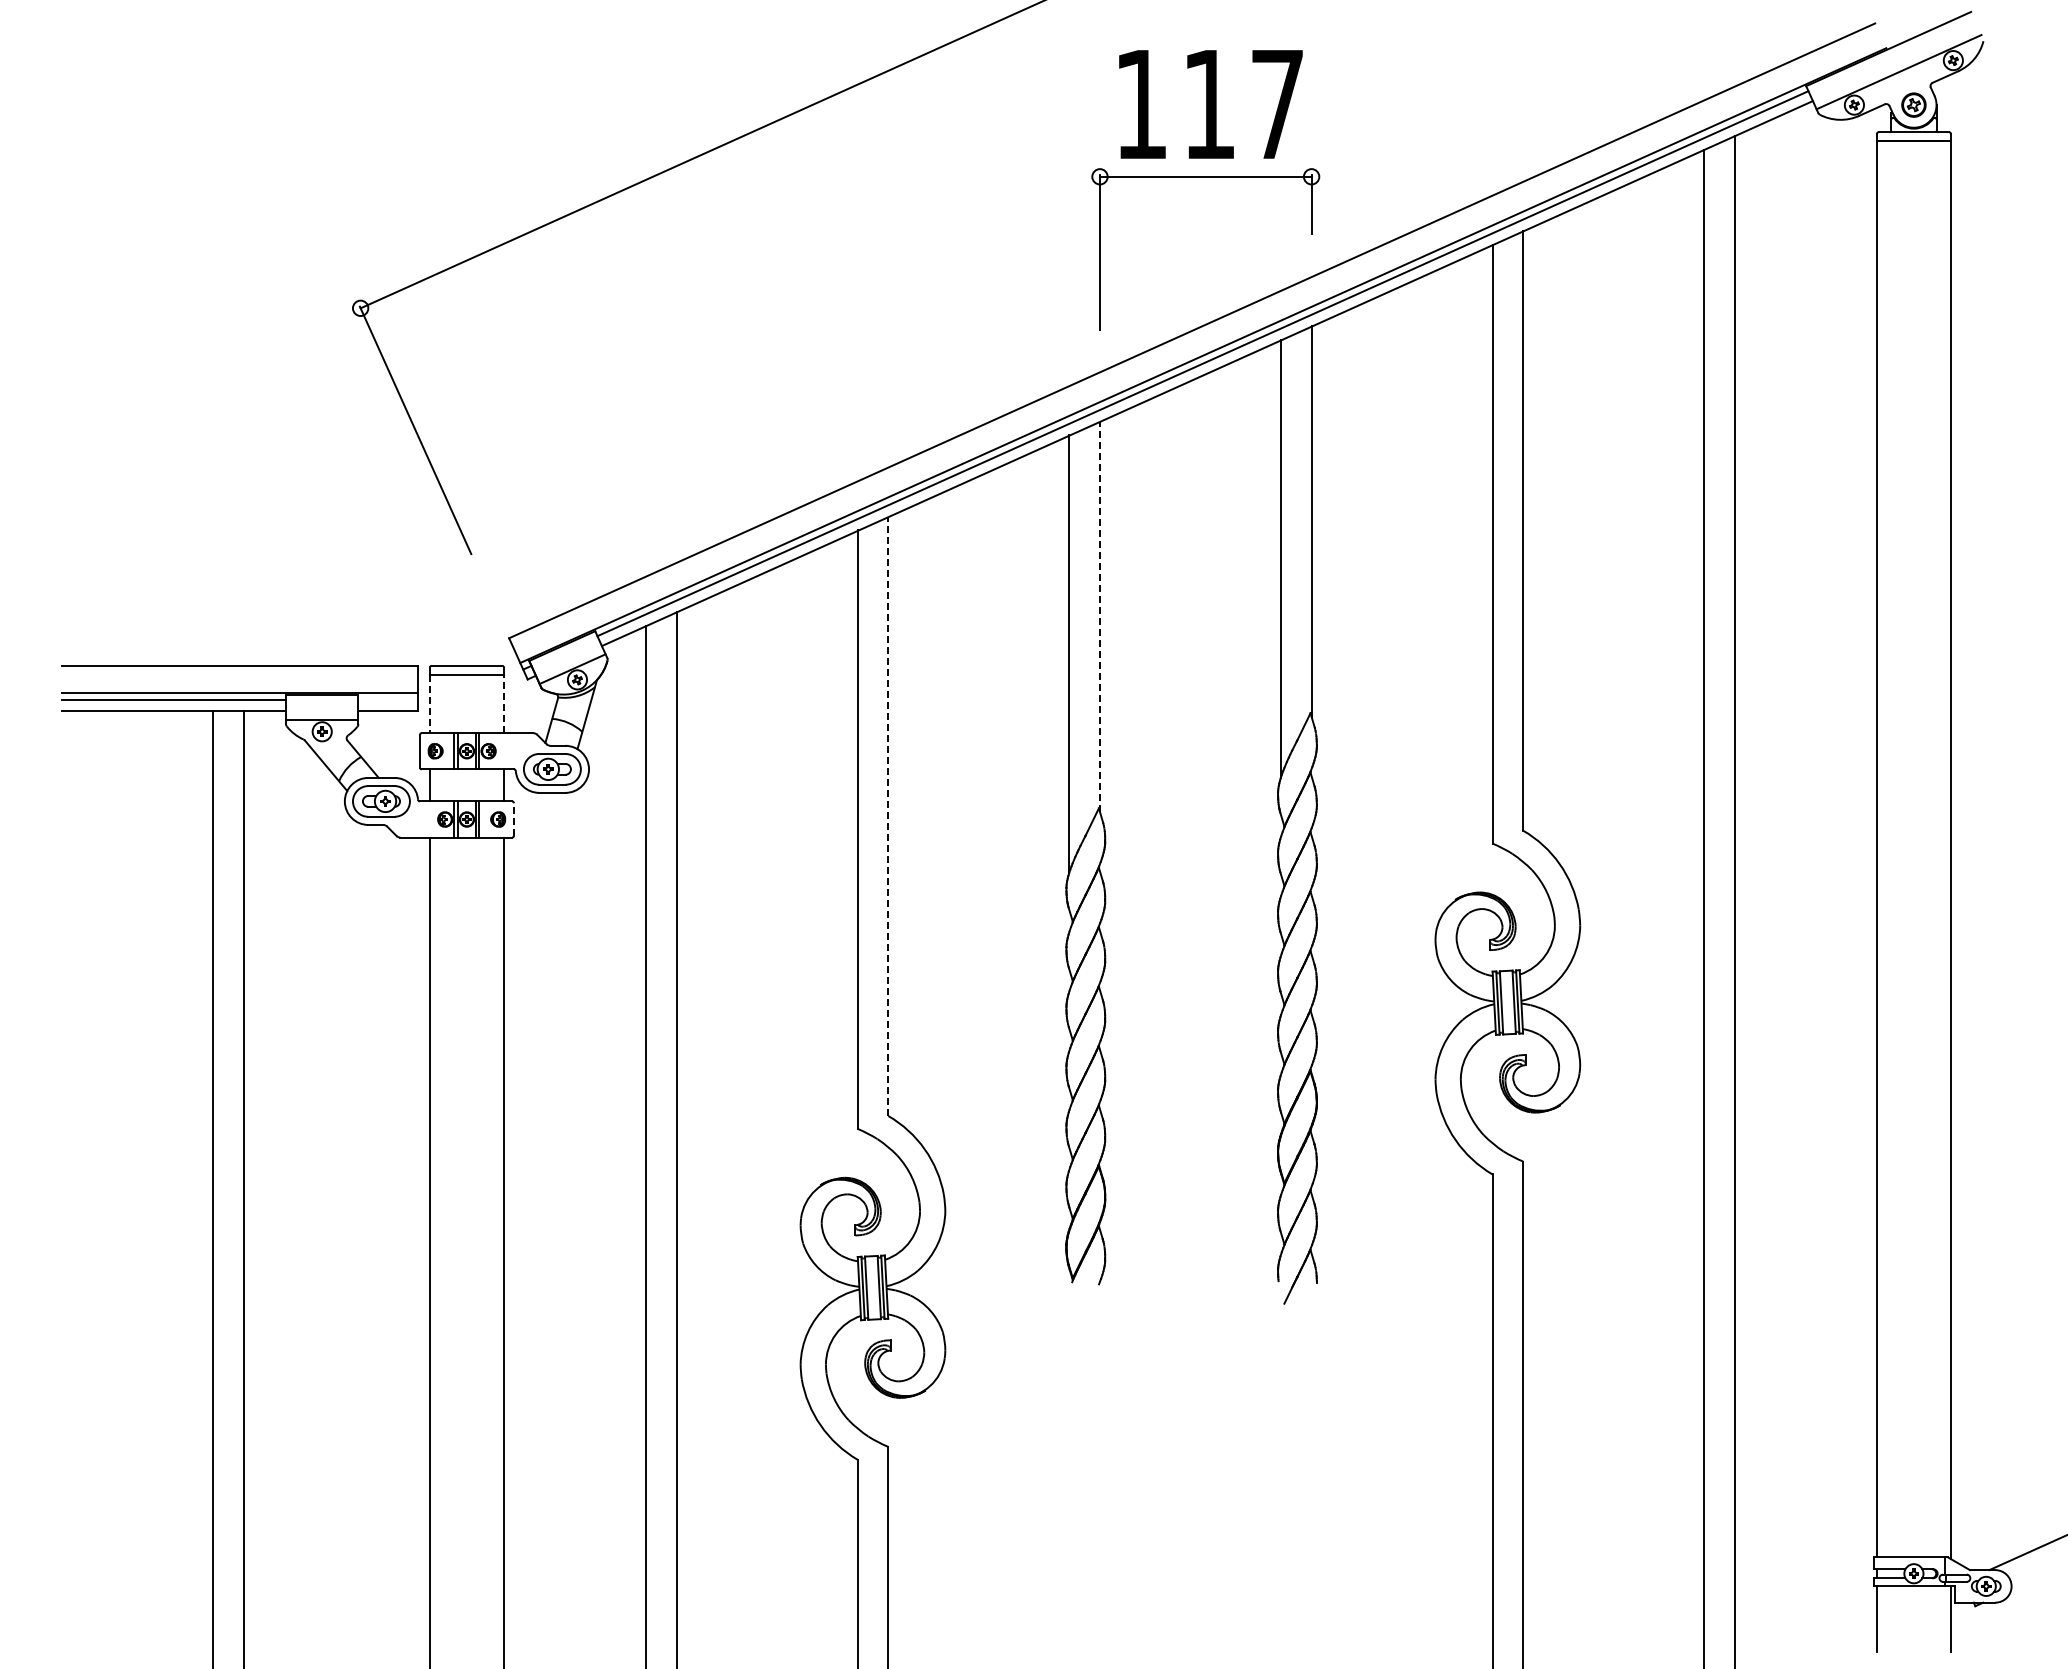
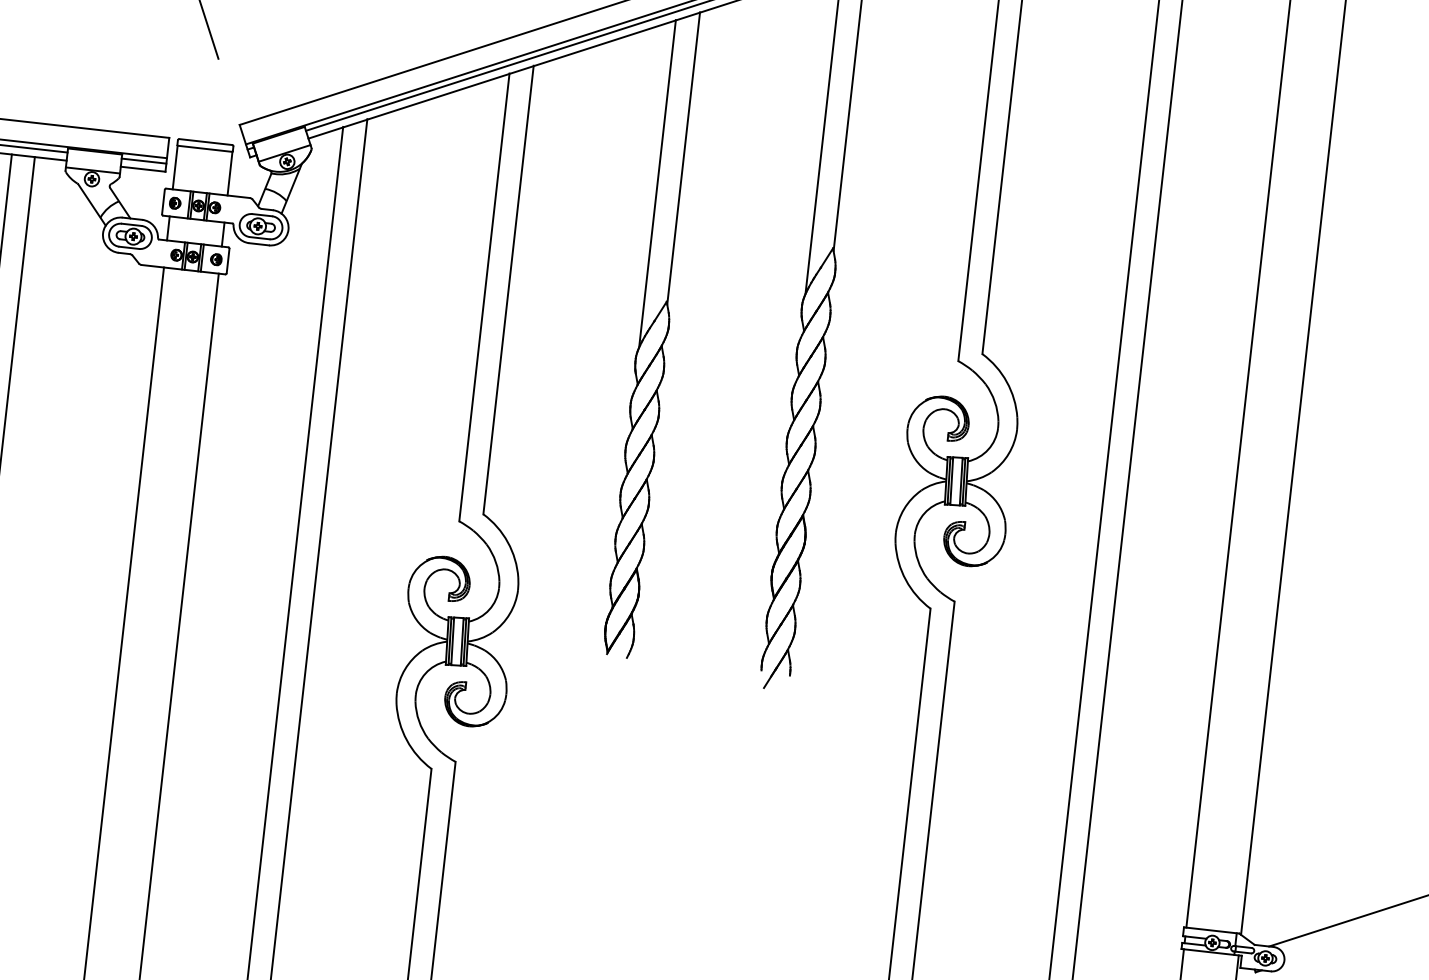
line: (1099, 616) -> (683, 158), dashed -> solid
line: (388, 700) -> (144, 161), added
line: (503, 703) -> (230, 173), dashed -> solid
line: (430, 704) -> (175, 167), dashed -> solid
line: (888, 816) -> (508, 290), dashed -> solid
line: (513, 819) -> (227, 260), dashed -> solid

